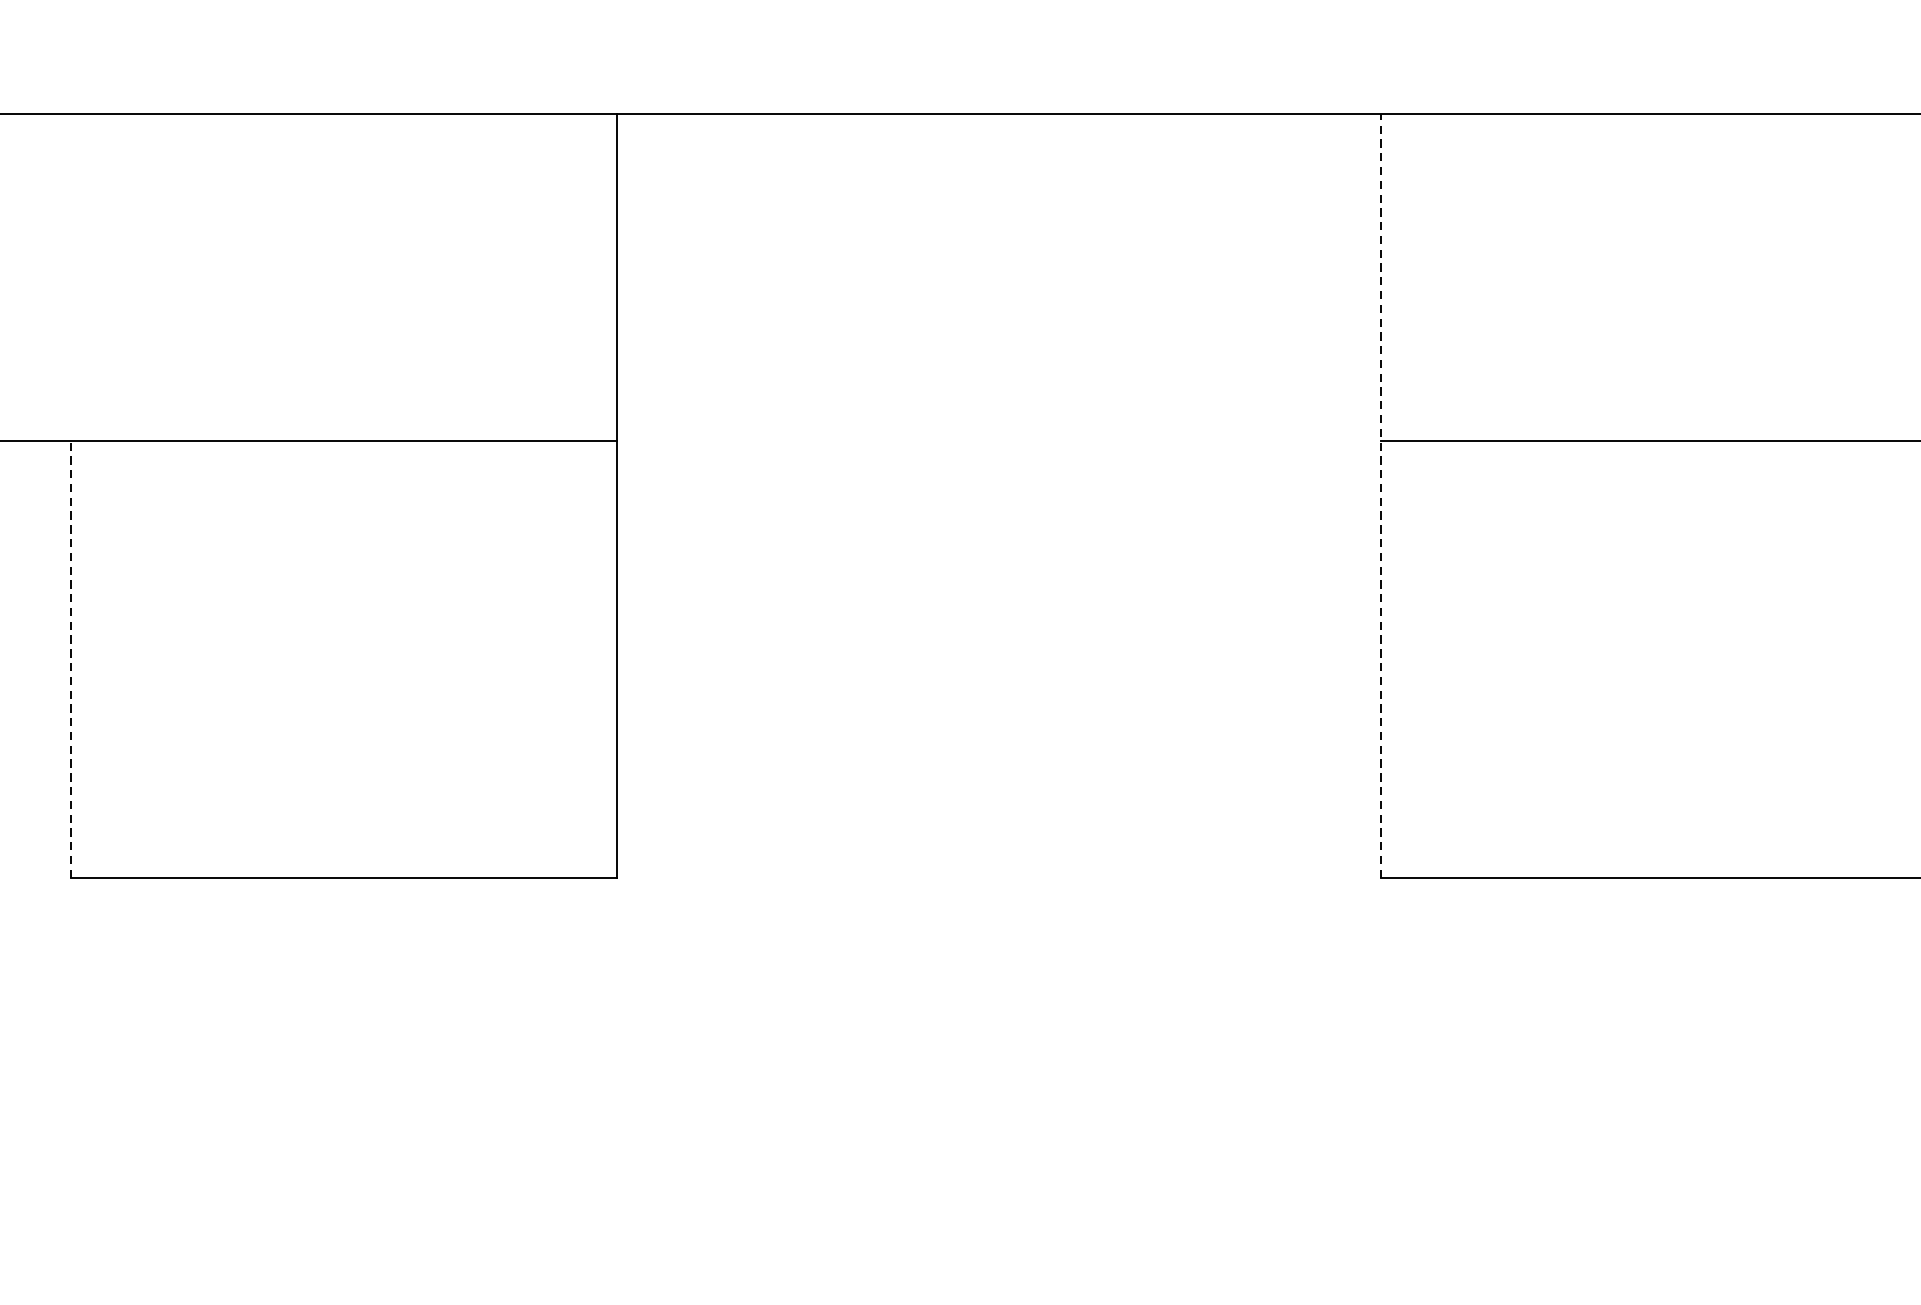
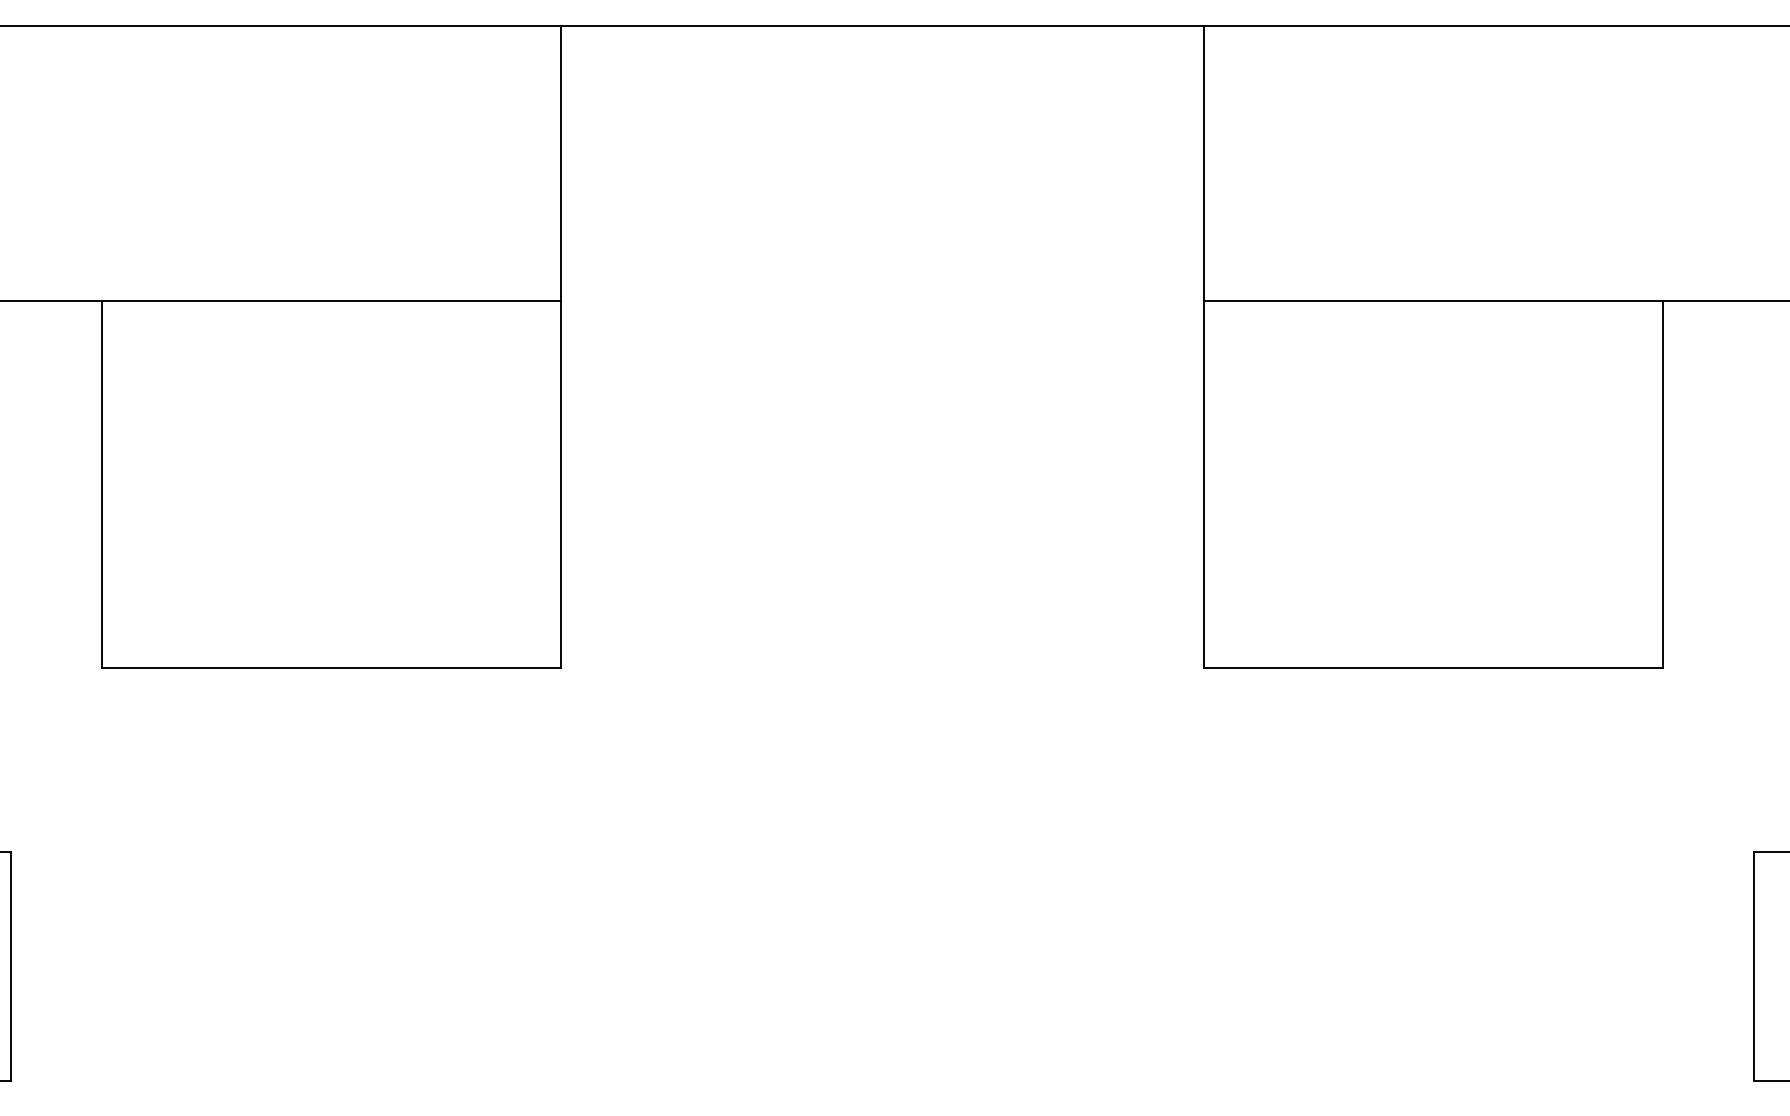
line: (1380, 495) -> (1203, 346), dashed -> solid
line: (71, 659) -> (102, 484), dashed -> solid

